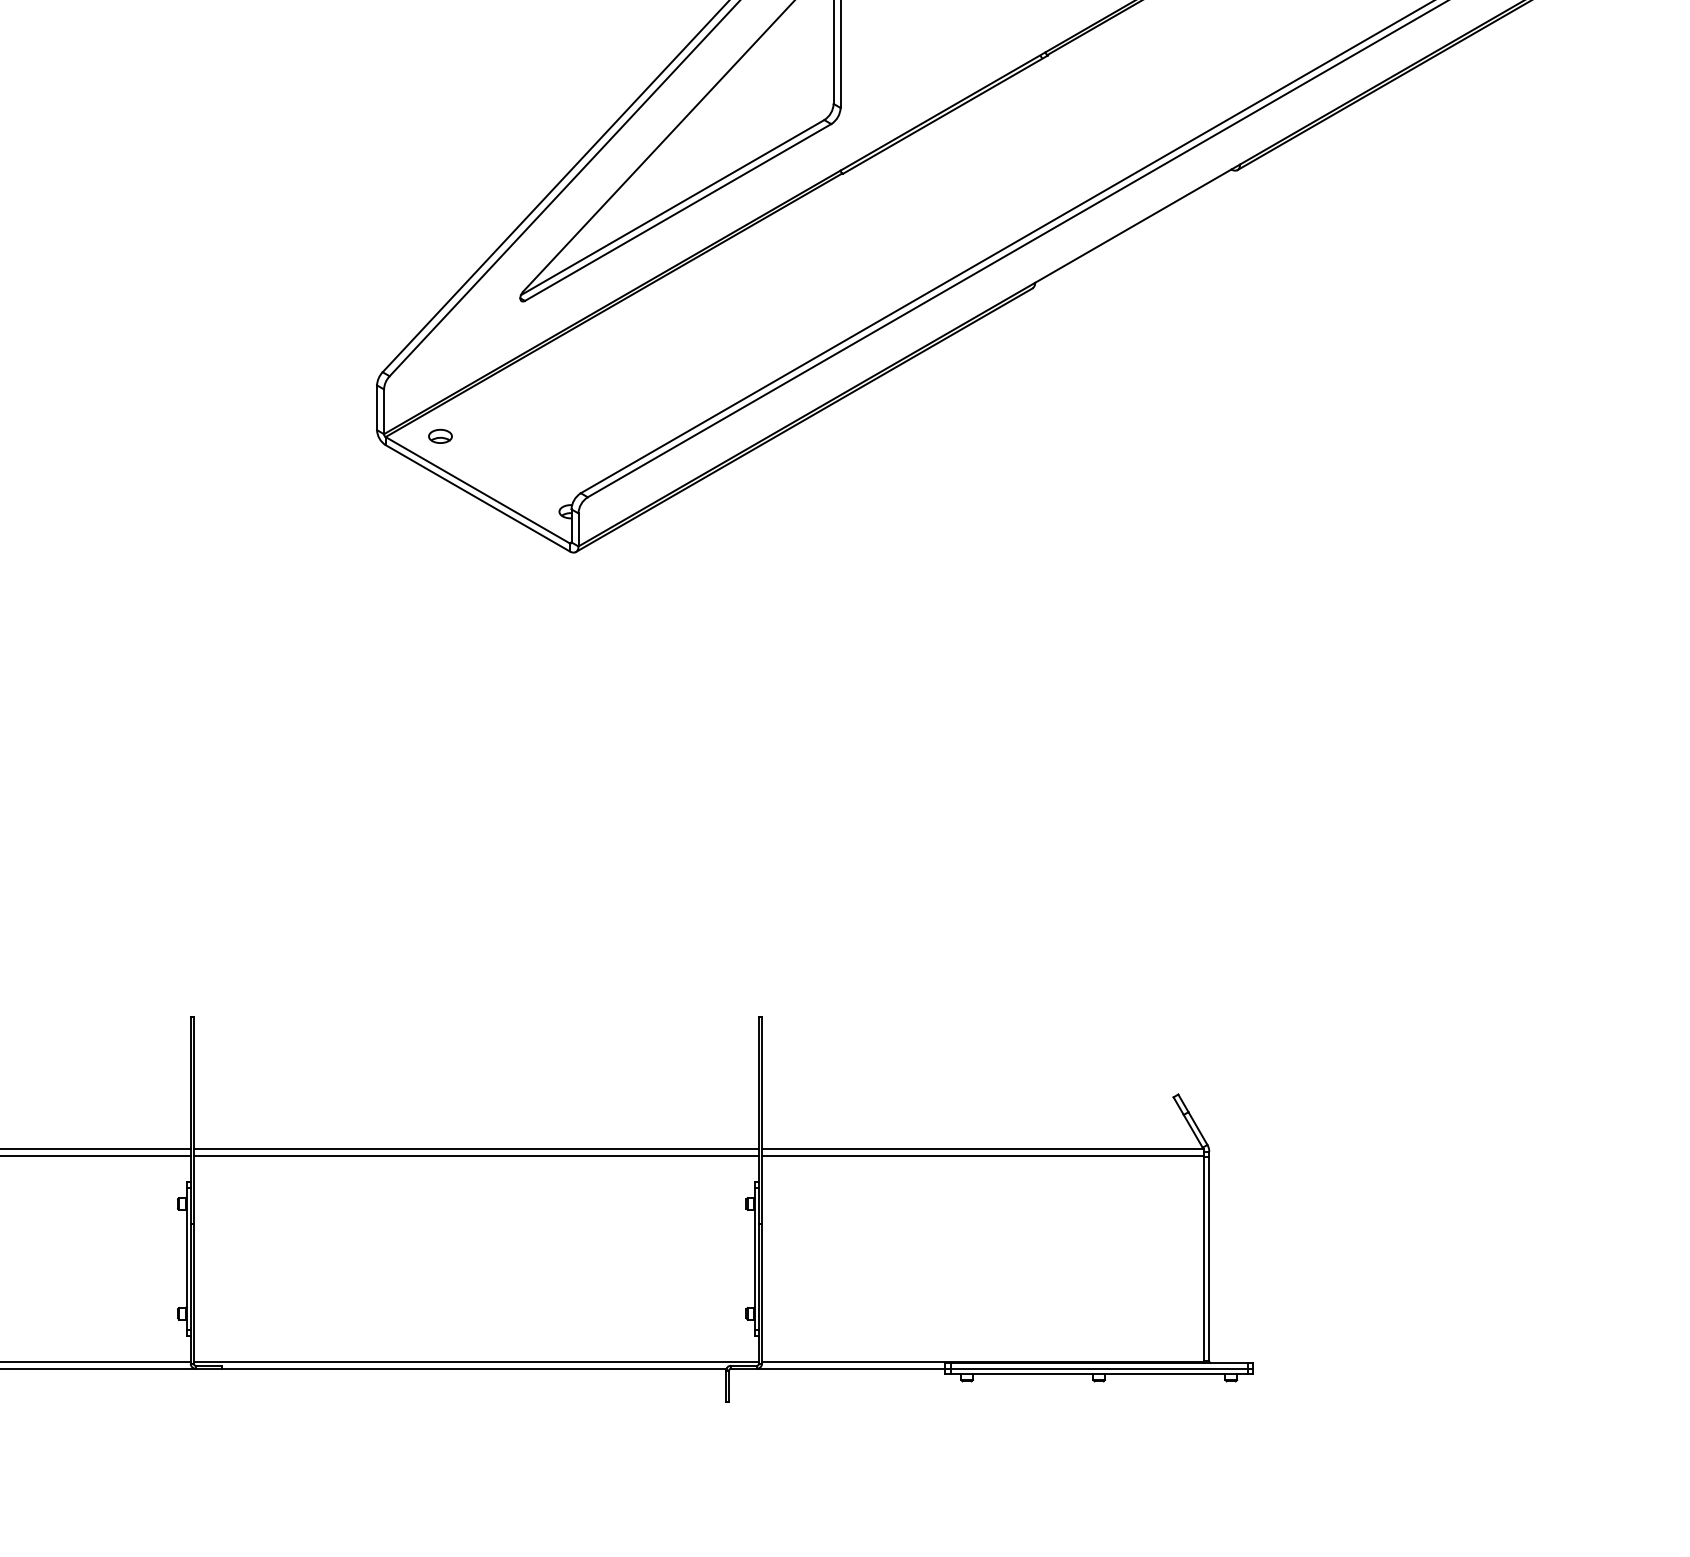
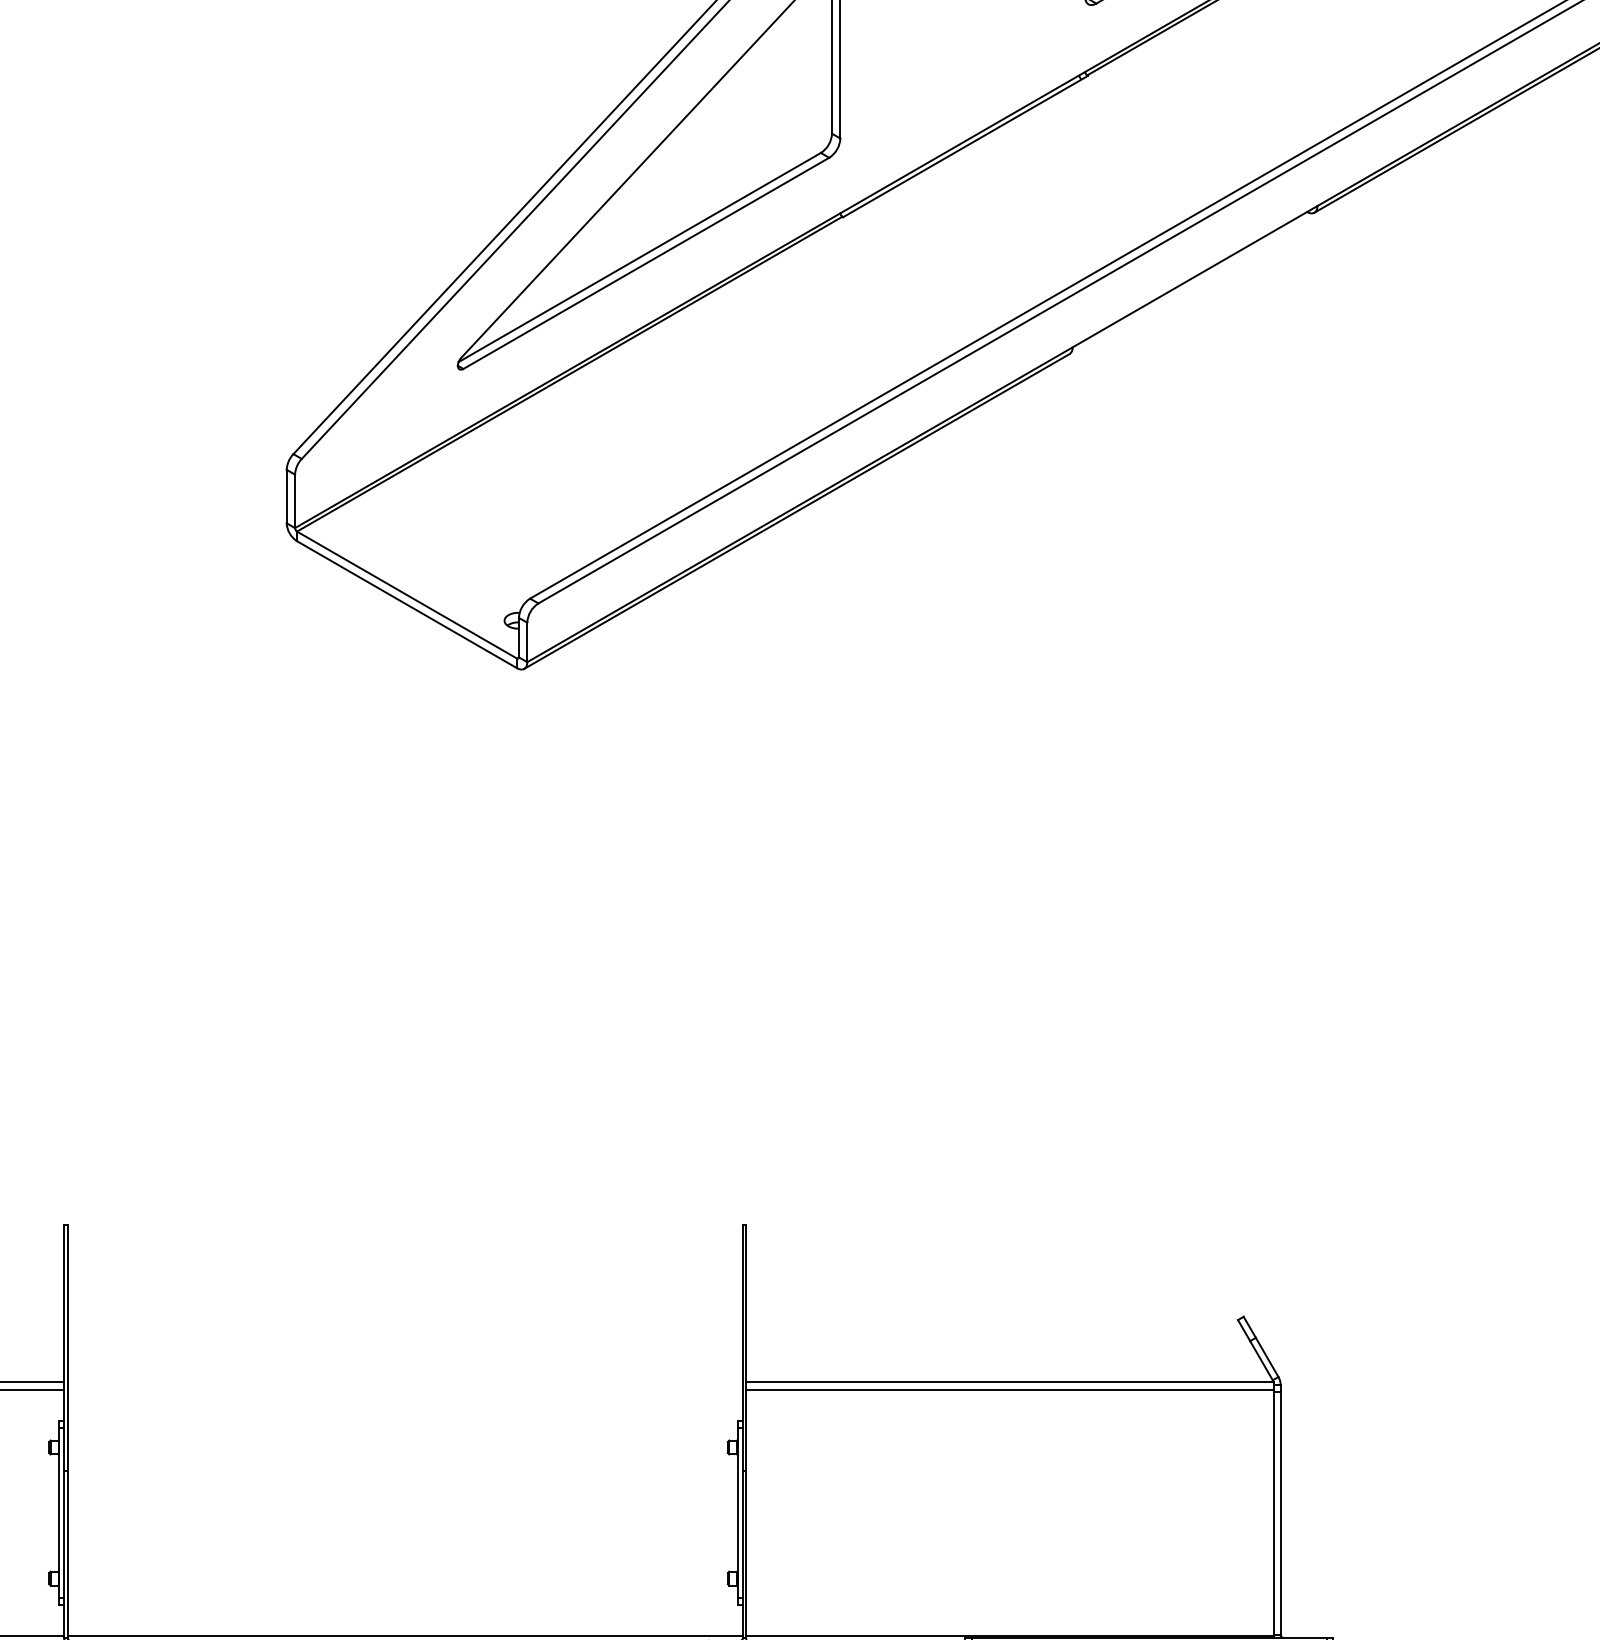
part: (440, 435) -> (362, 529), removed
line: (476, 1149) -> (405, 1382), removed
line: (476, 1155) -> (405, 1389), removed

